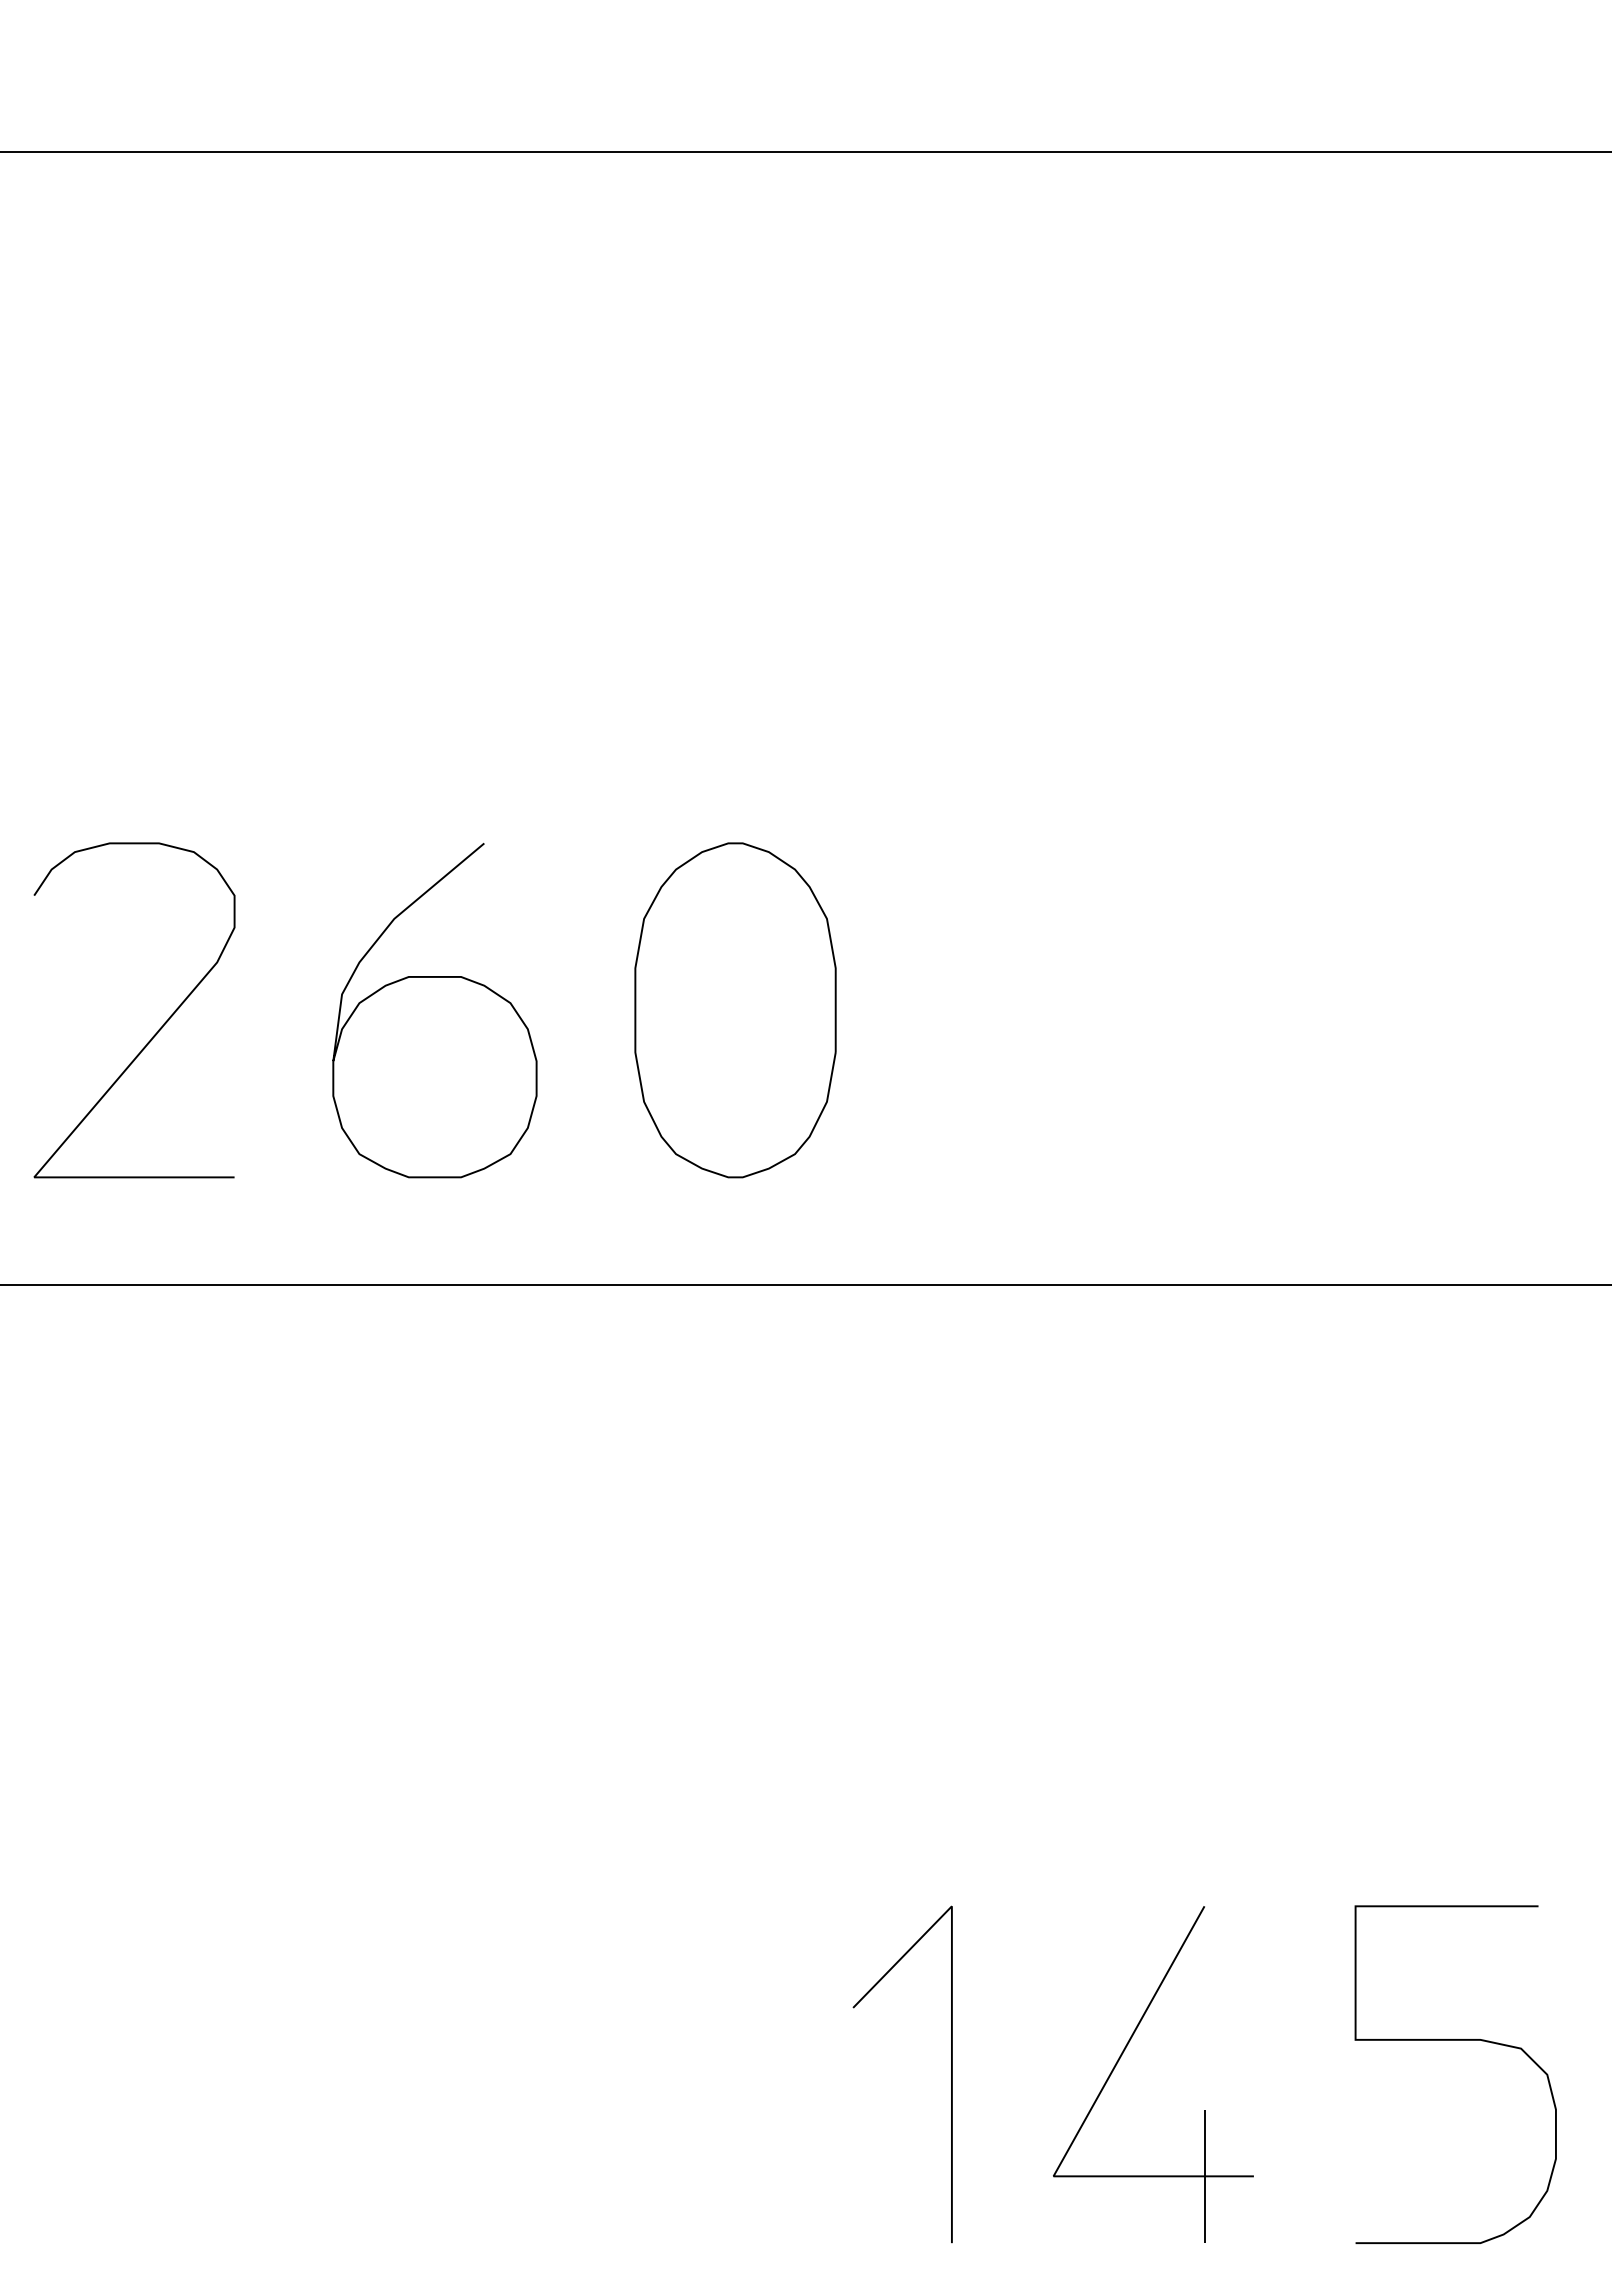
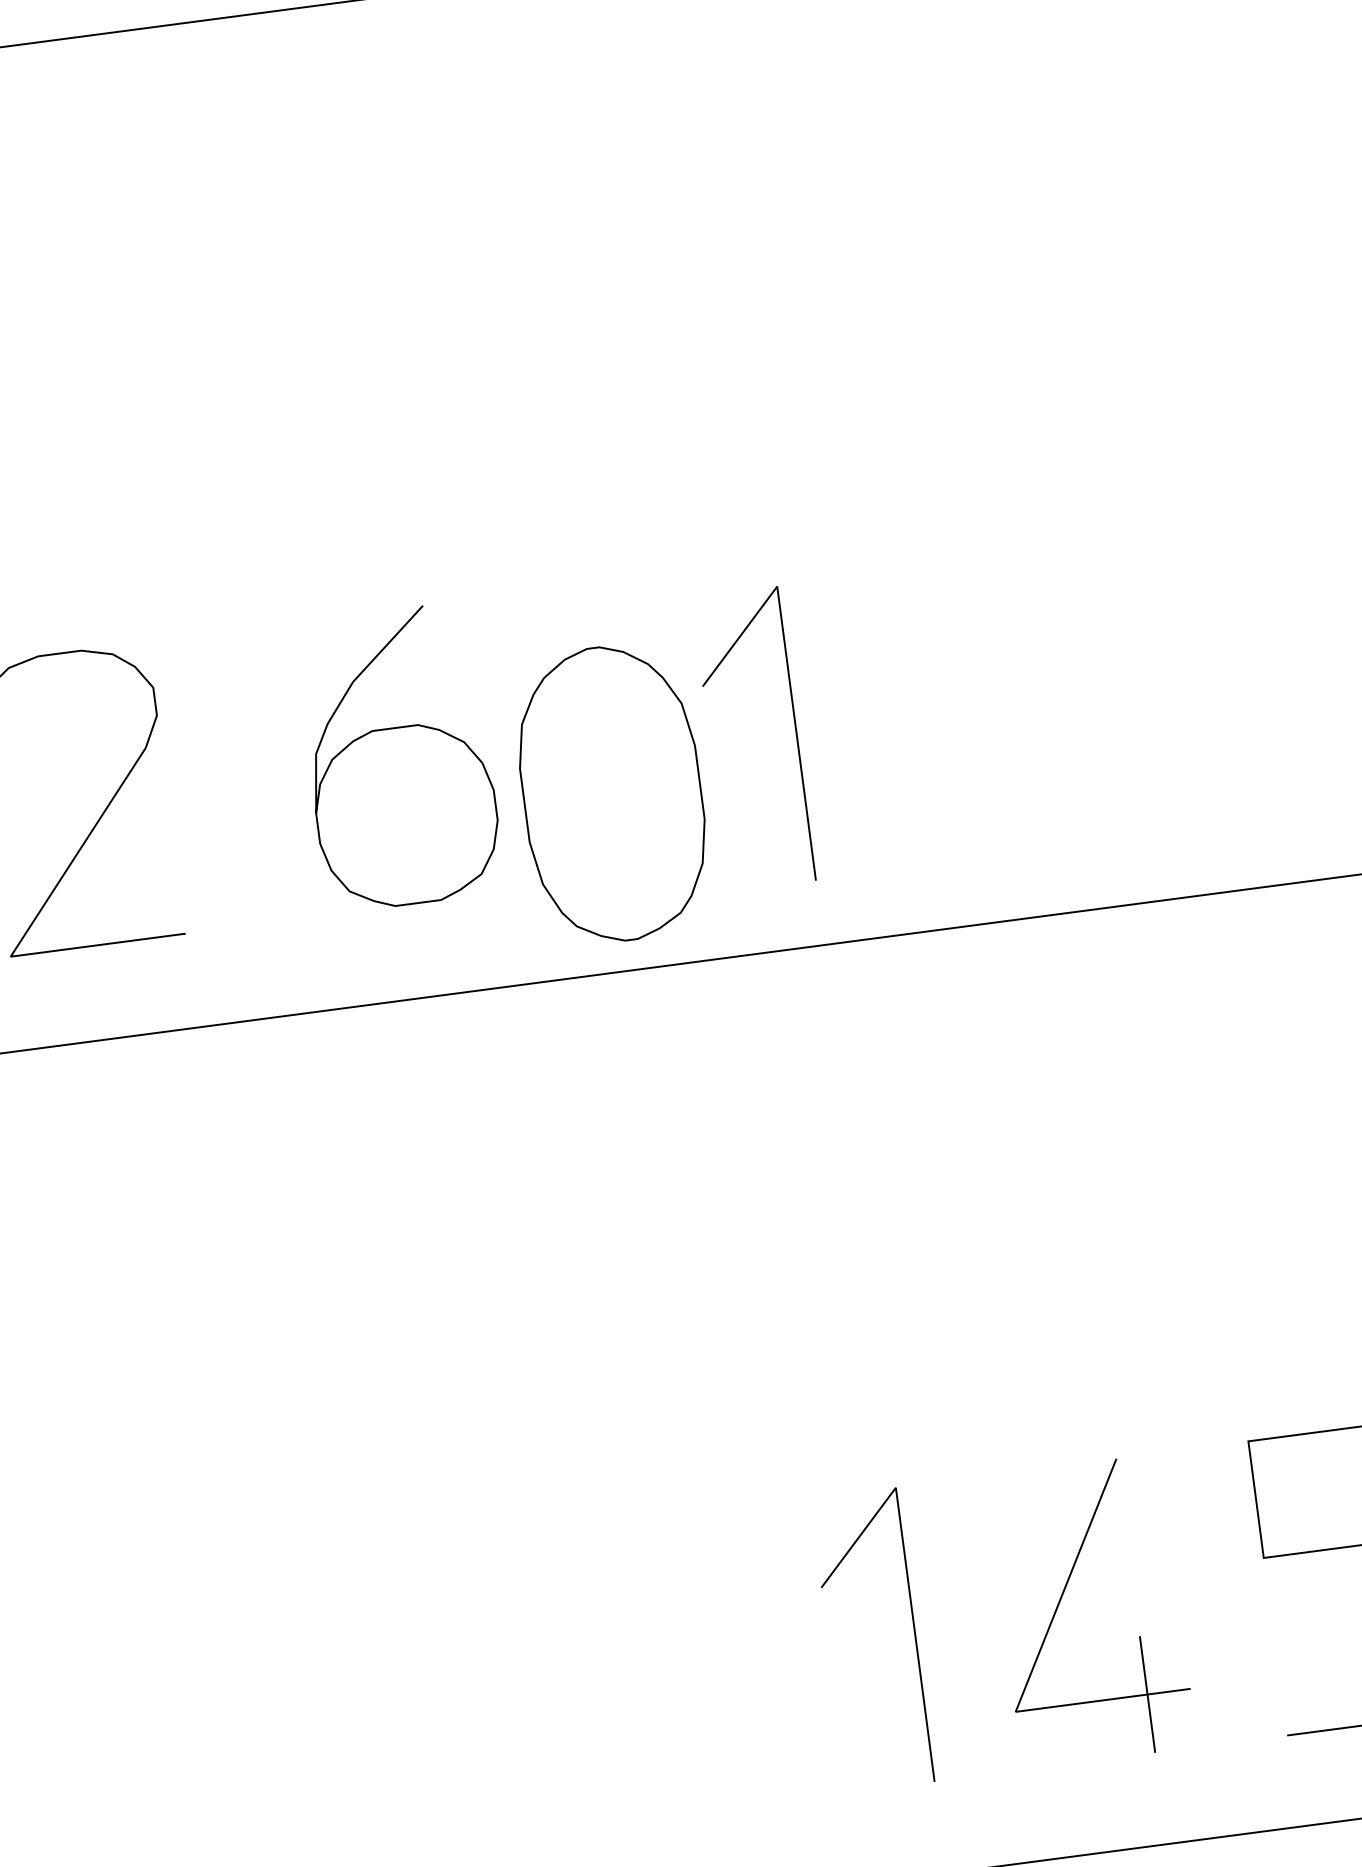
curve: (434, 977) -> (394, 728), moved
part: (735, 1010) -> (612, 794), moved
curve: (951, 1042) -> (796, 733), added

